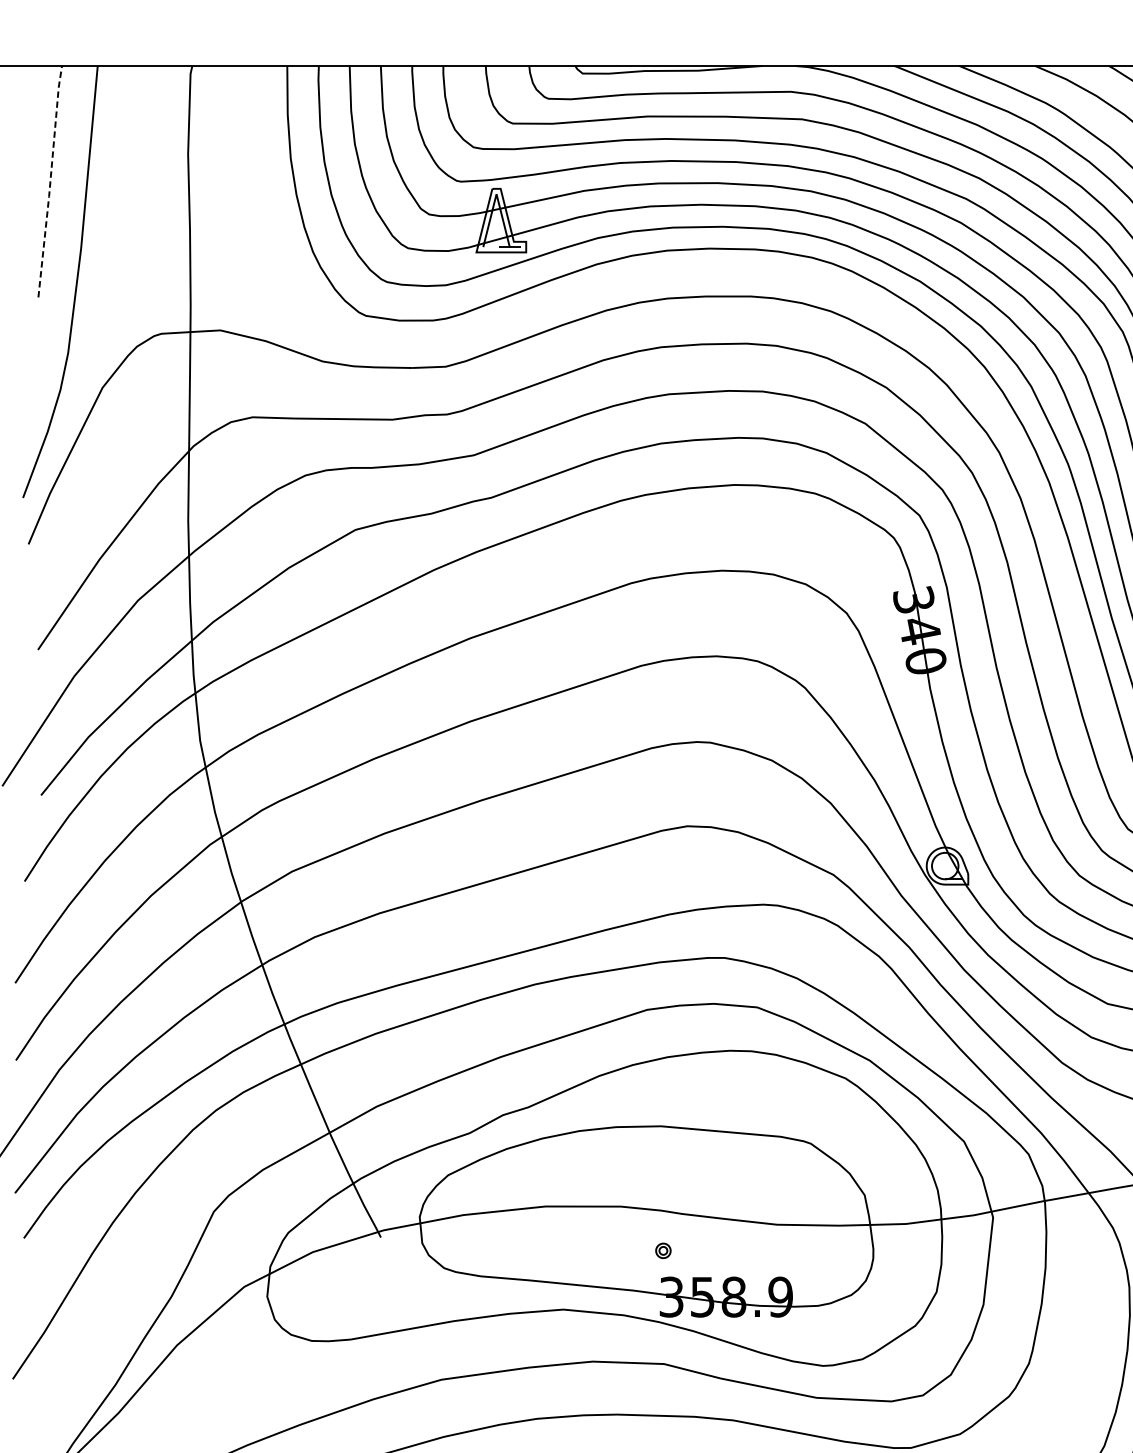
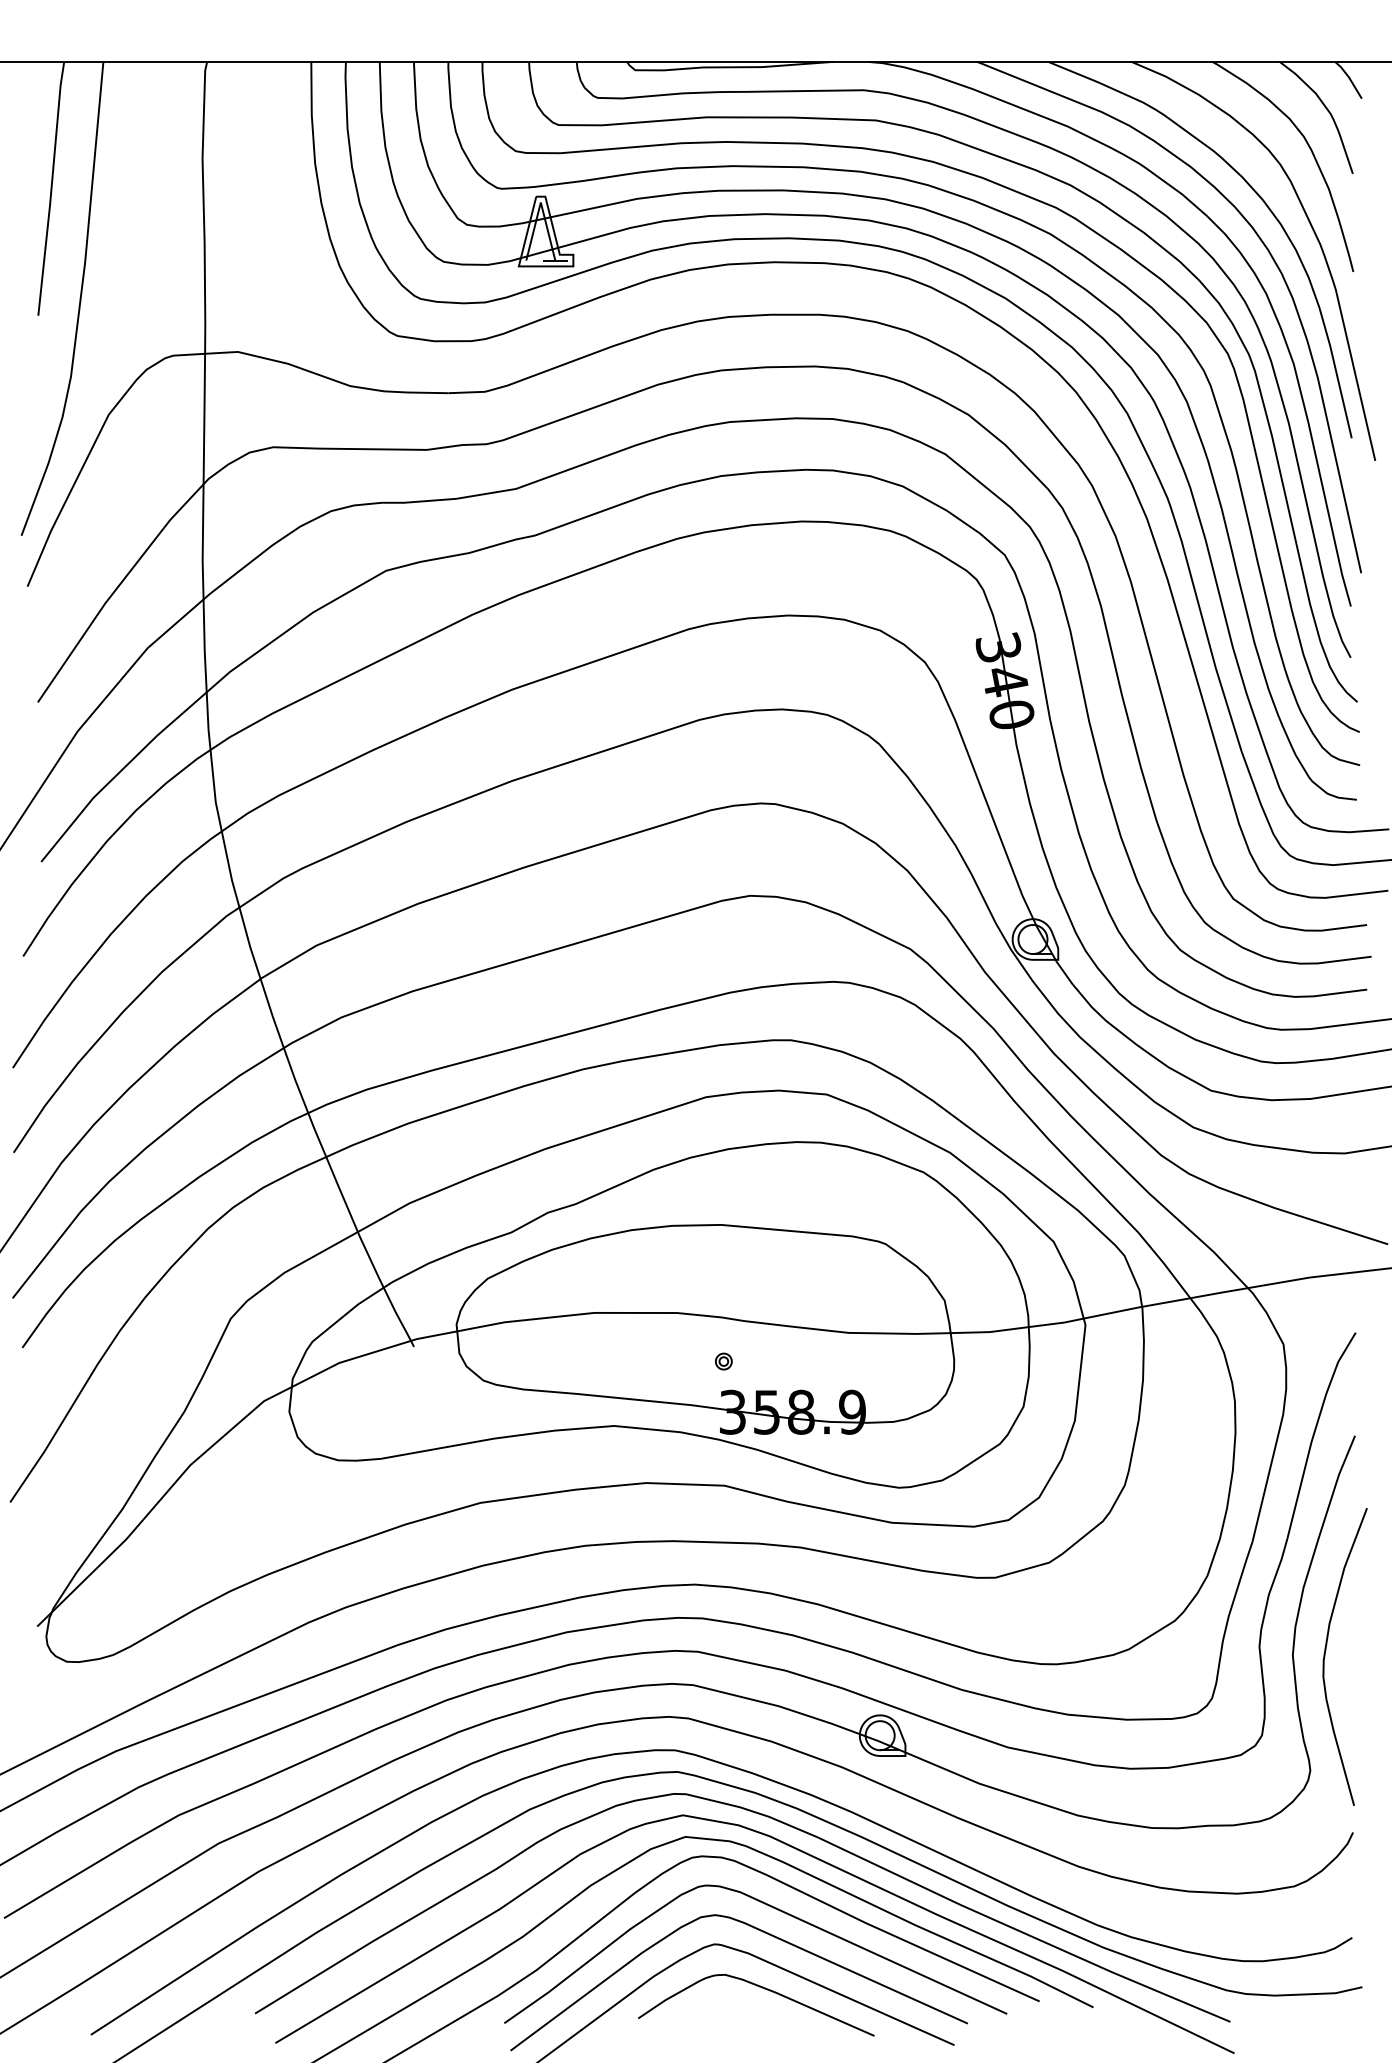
line: (50, 181) -> (51, 188), dashed -> solid

